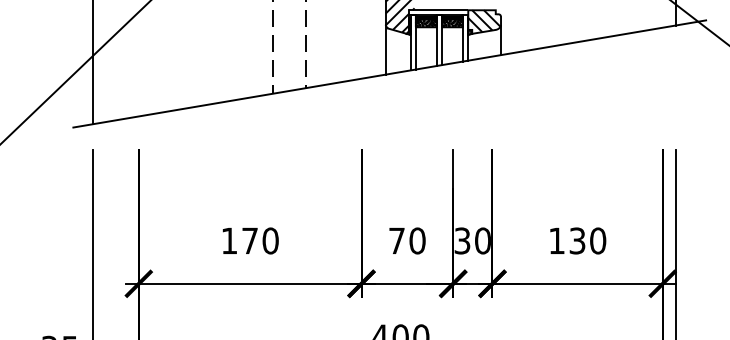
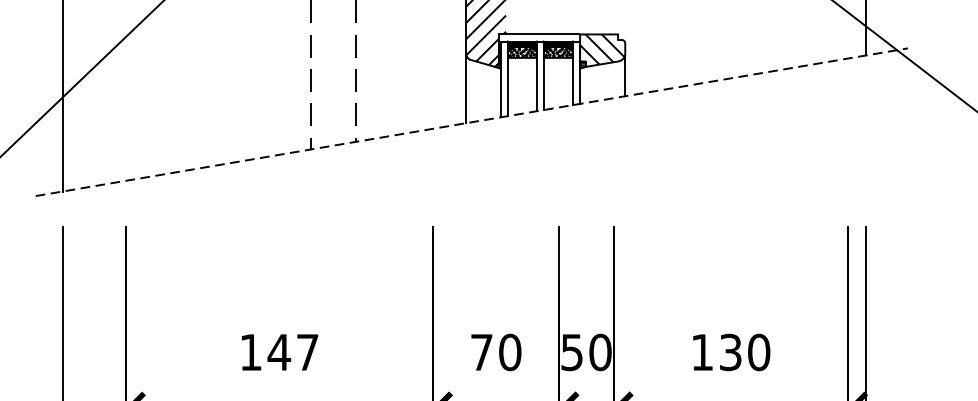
line: (389, 73) -> (471, 121), solid -> dashed
text: (259, 240) -> (292, 351), 170 -> 147
text: (462, 240) -> (572, 351), 30 -> 50

